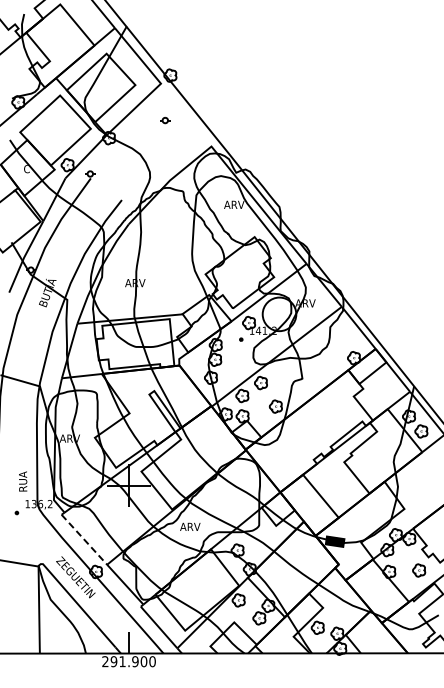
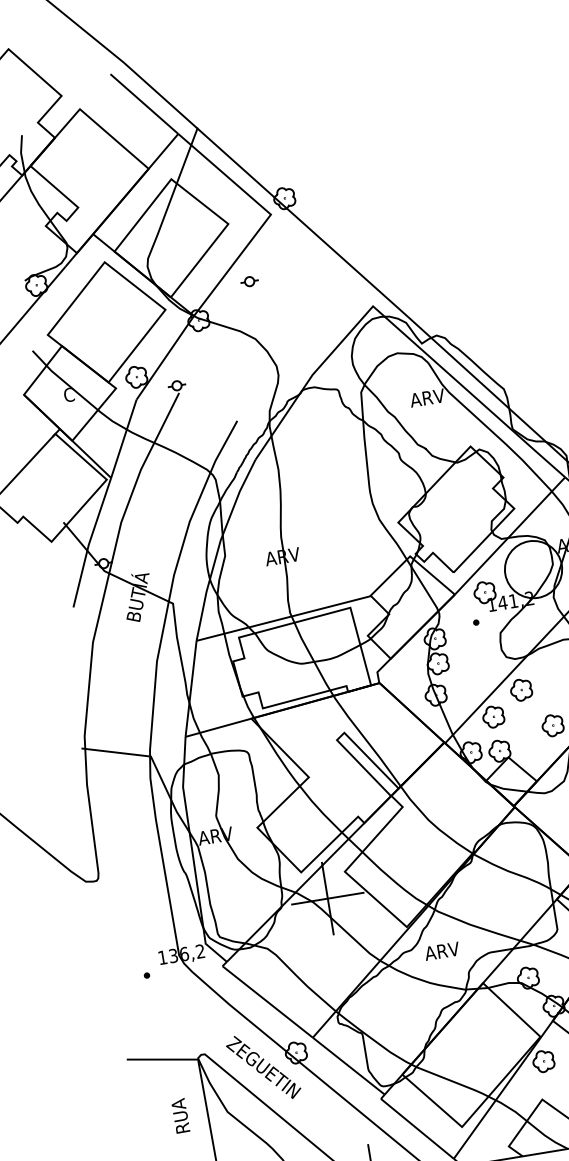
part: (165, 120) -> (249, 281), moved
text: (23, 481) -> (181, 1115), moved
line: (84, 539) -> (267, 1001), dashed -> solid

